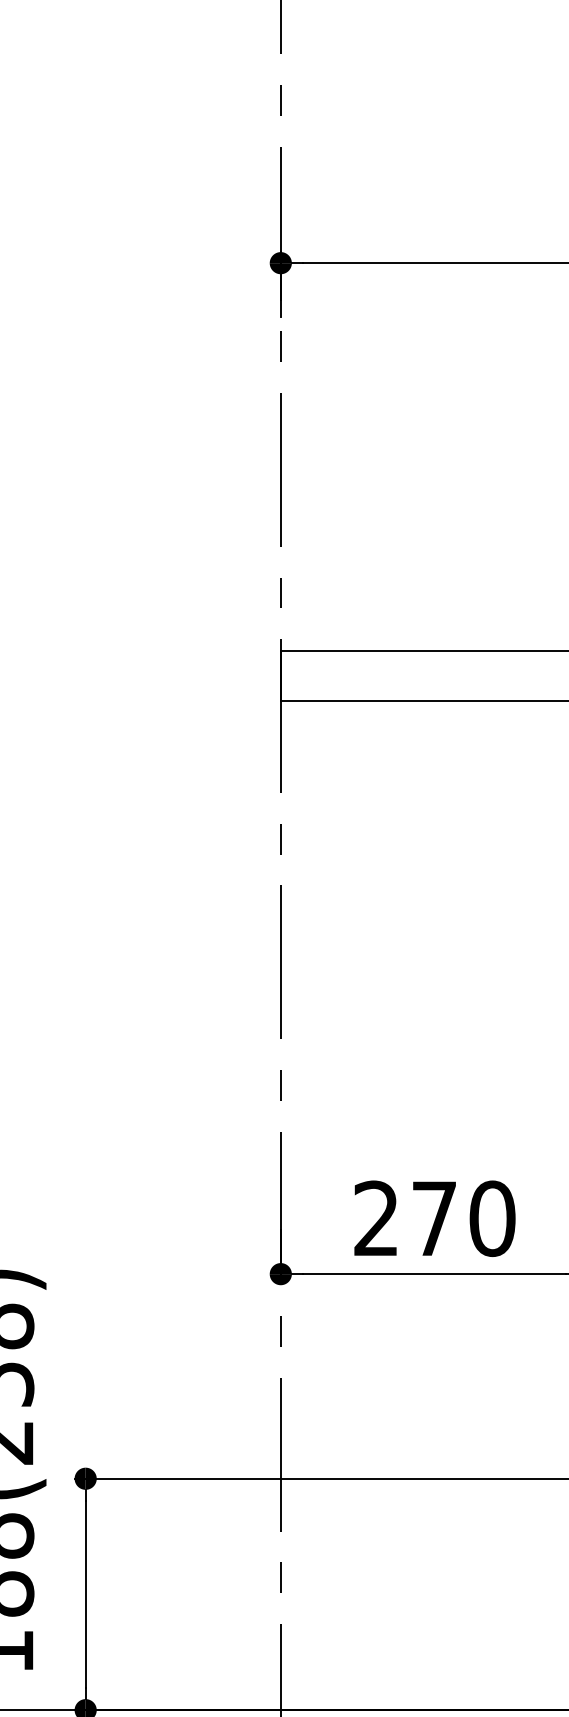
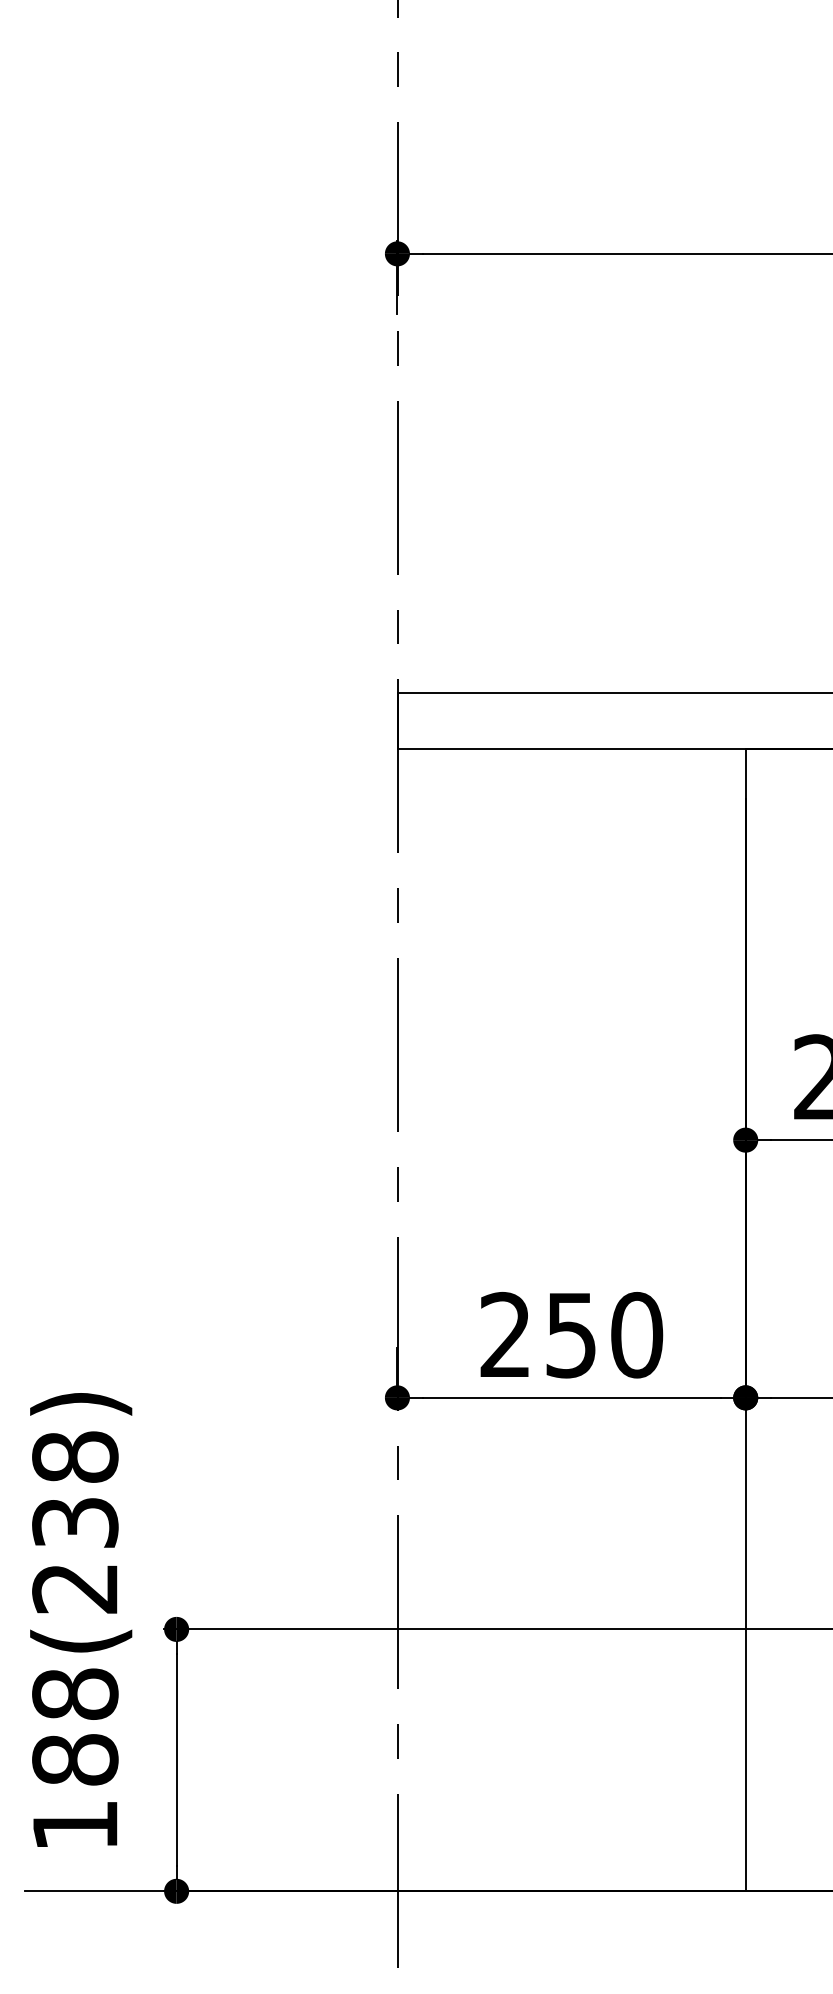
text: (433, 1219) -> (570, 1335), 270 -> 250

